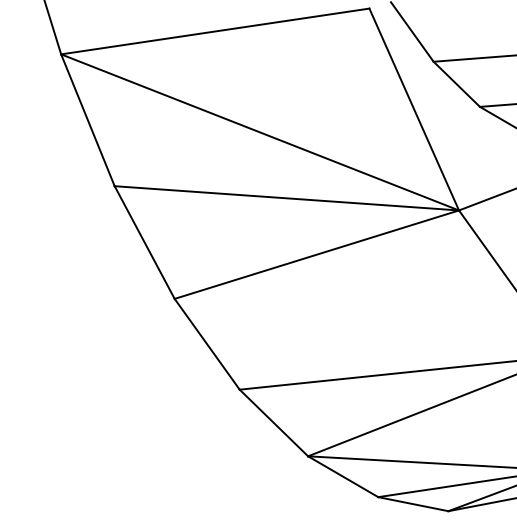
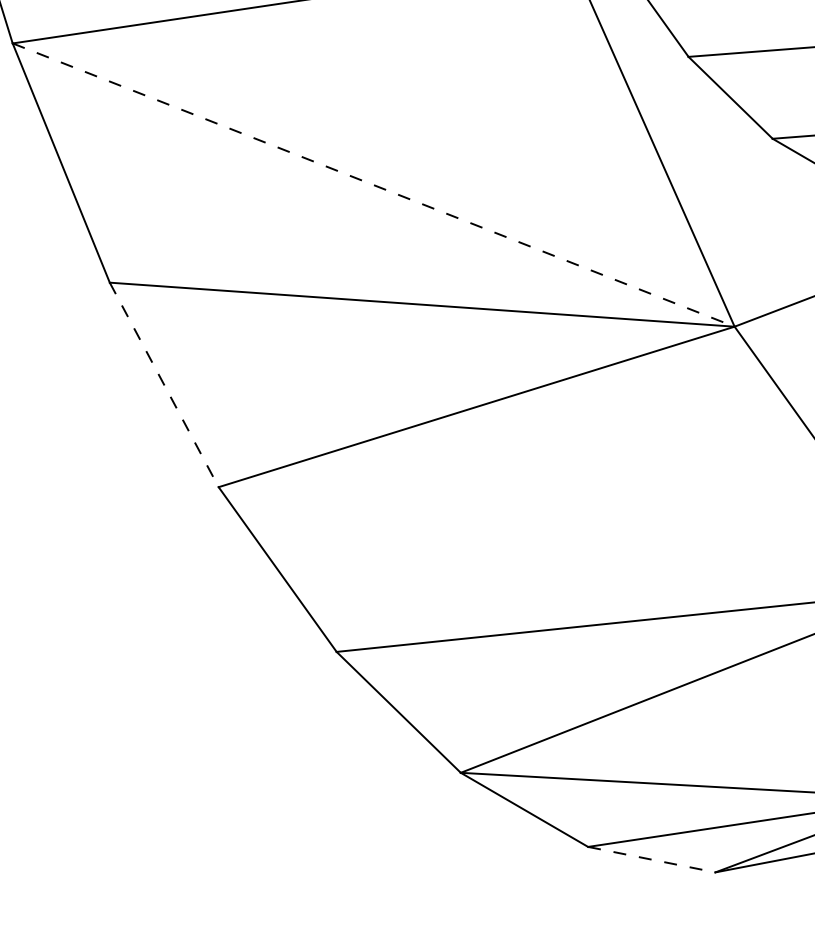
line: (260, 132) -> (374, 185), solid -> dashed
line: (144, 242) -> (163, 384), solid -> dashed
line: (413, 504) -> (652, 860), solid -> dashed

